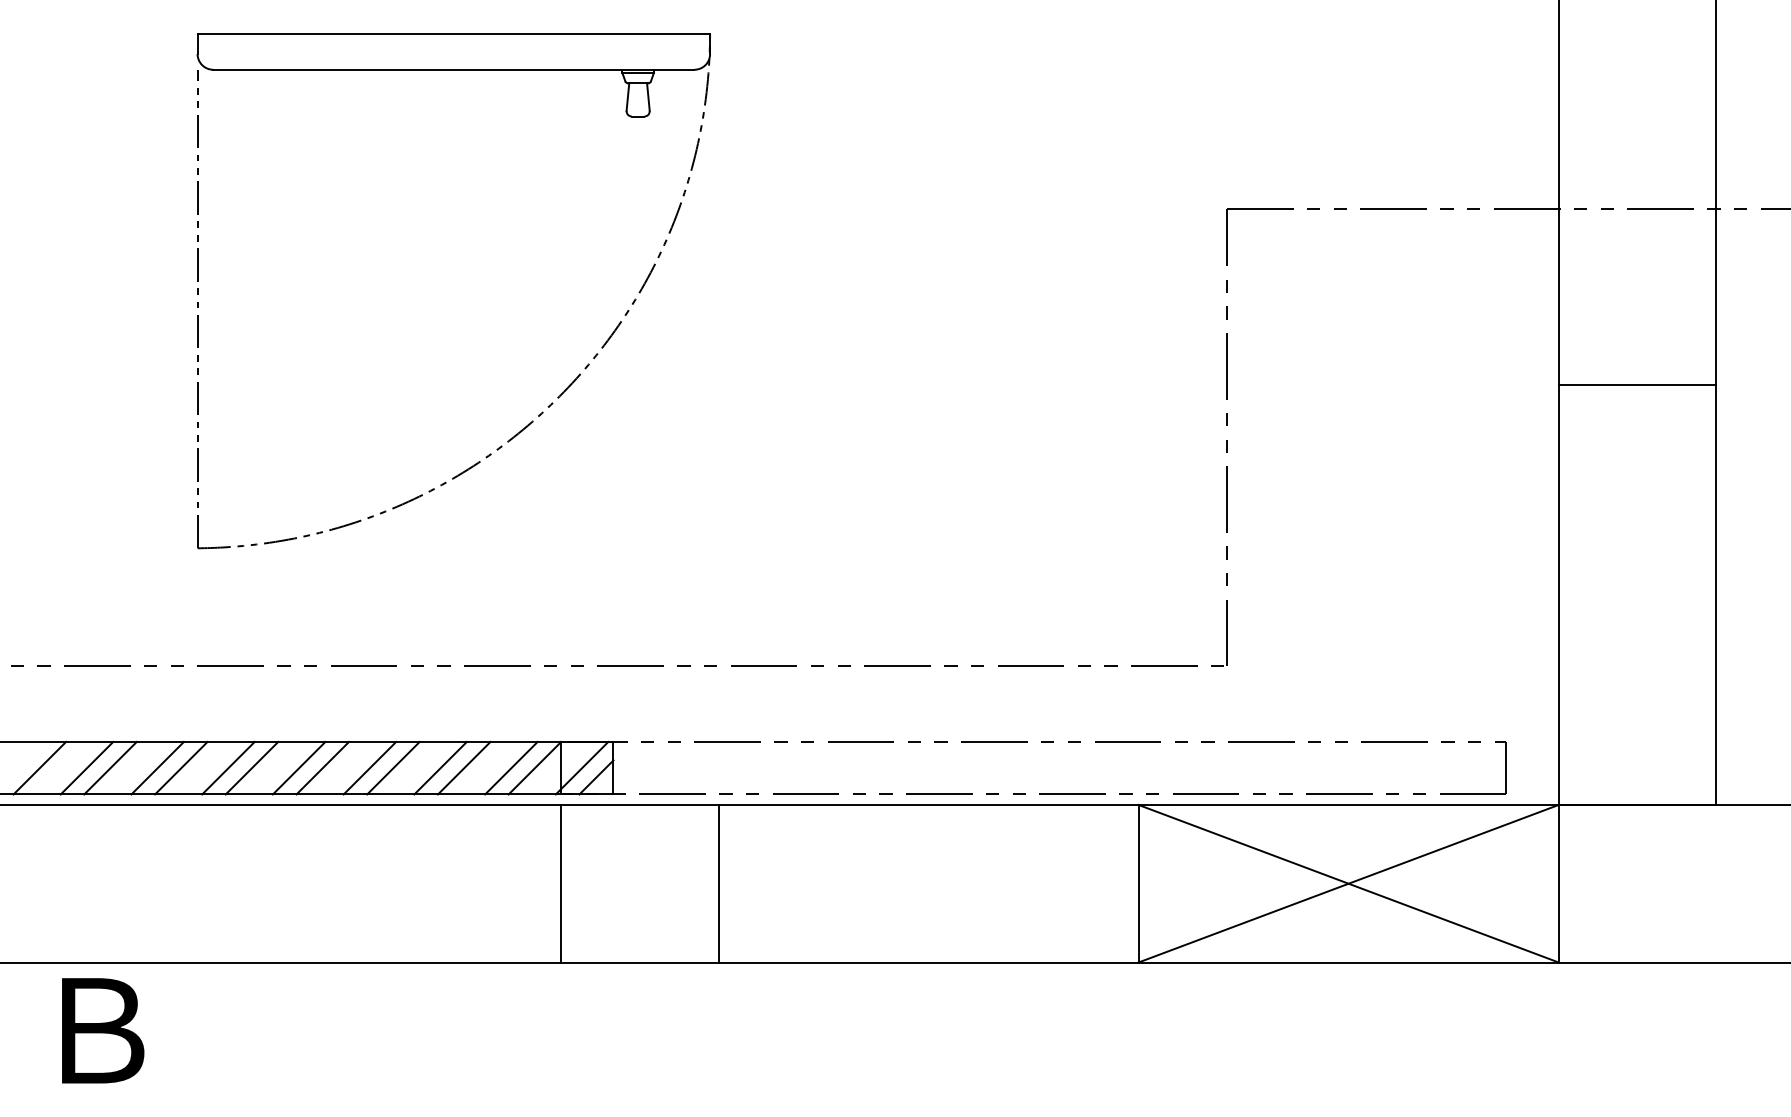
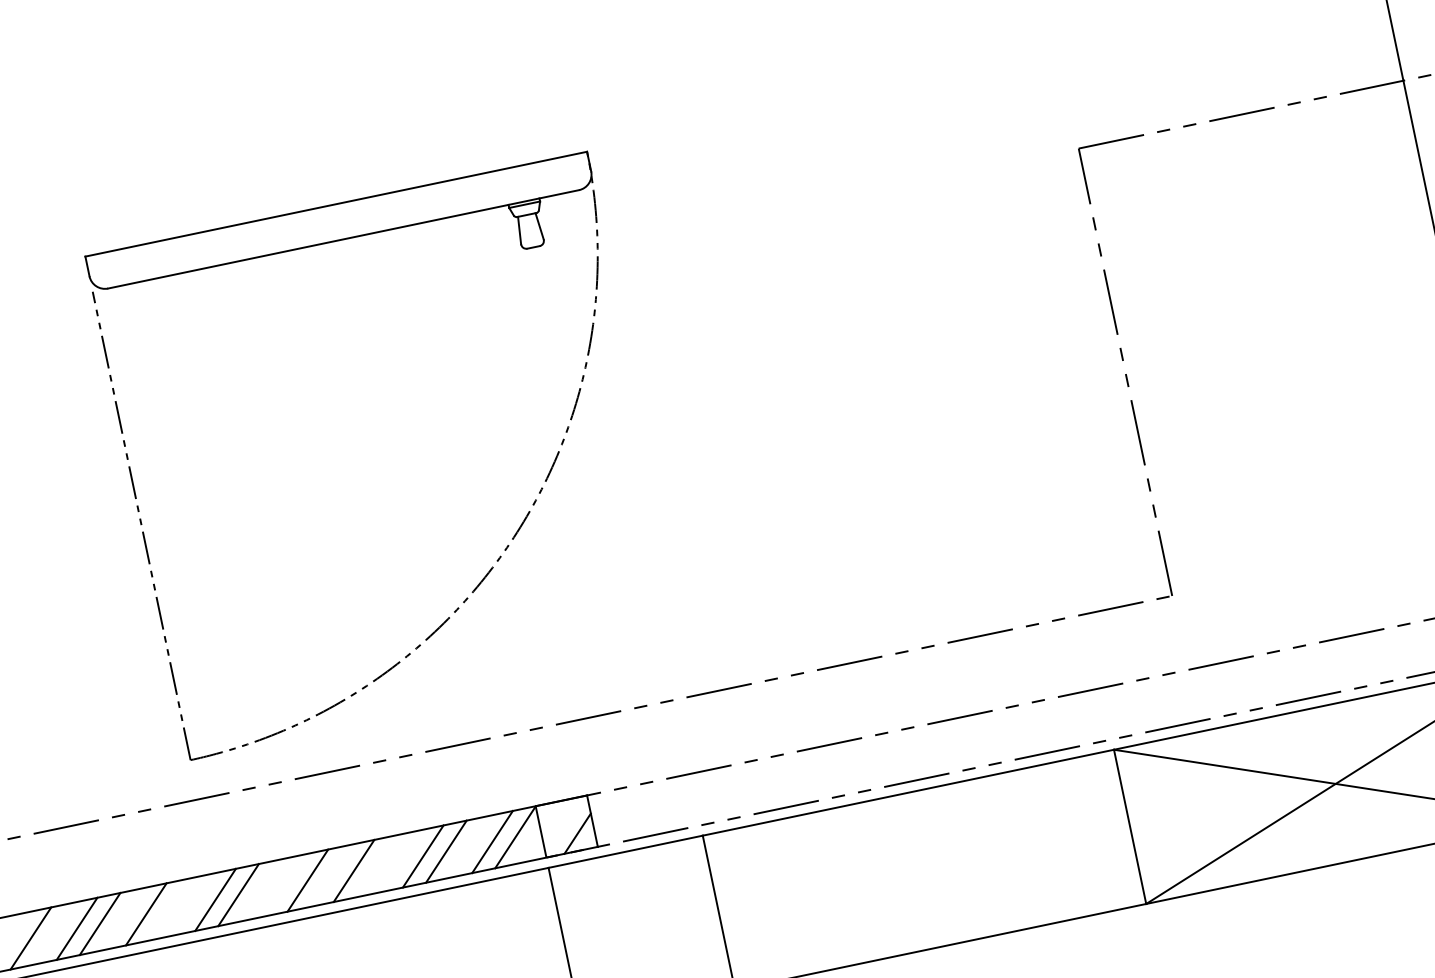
part: (565, 388) -> (518, 528), moved
line: (181, 767) -> (169, 908), removed
line: (298, 767) -> (283, 884), removed
line: (393, 767) -> (376, 865), removed
line: (581, 767) -> (561, 827), removed

